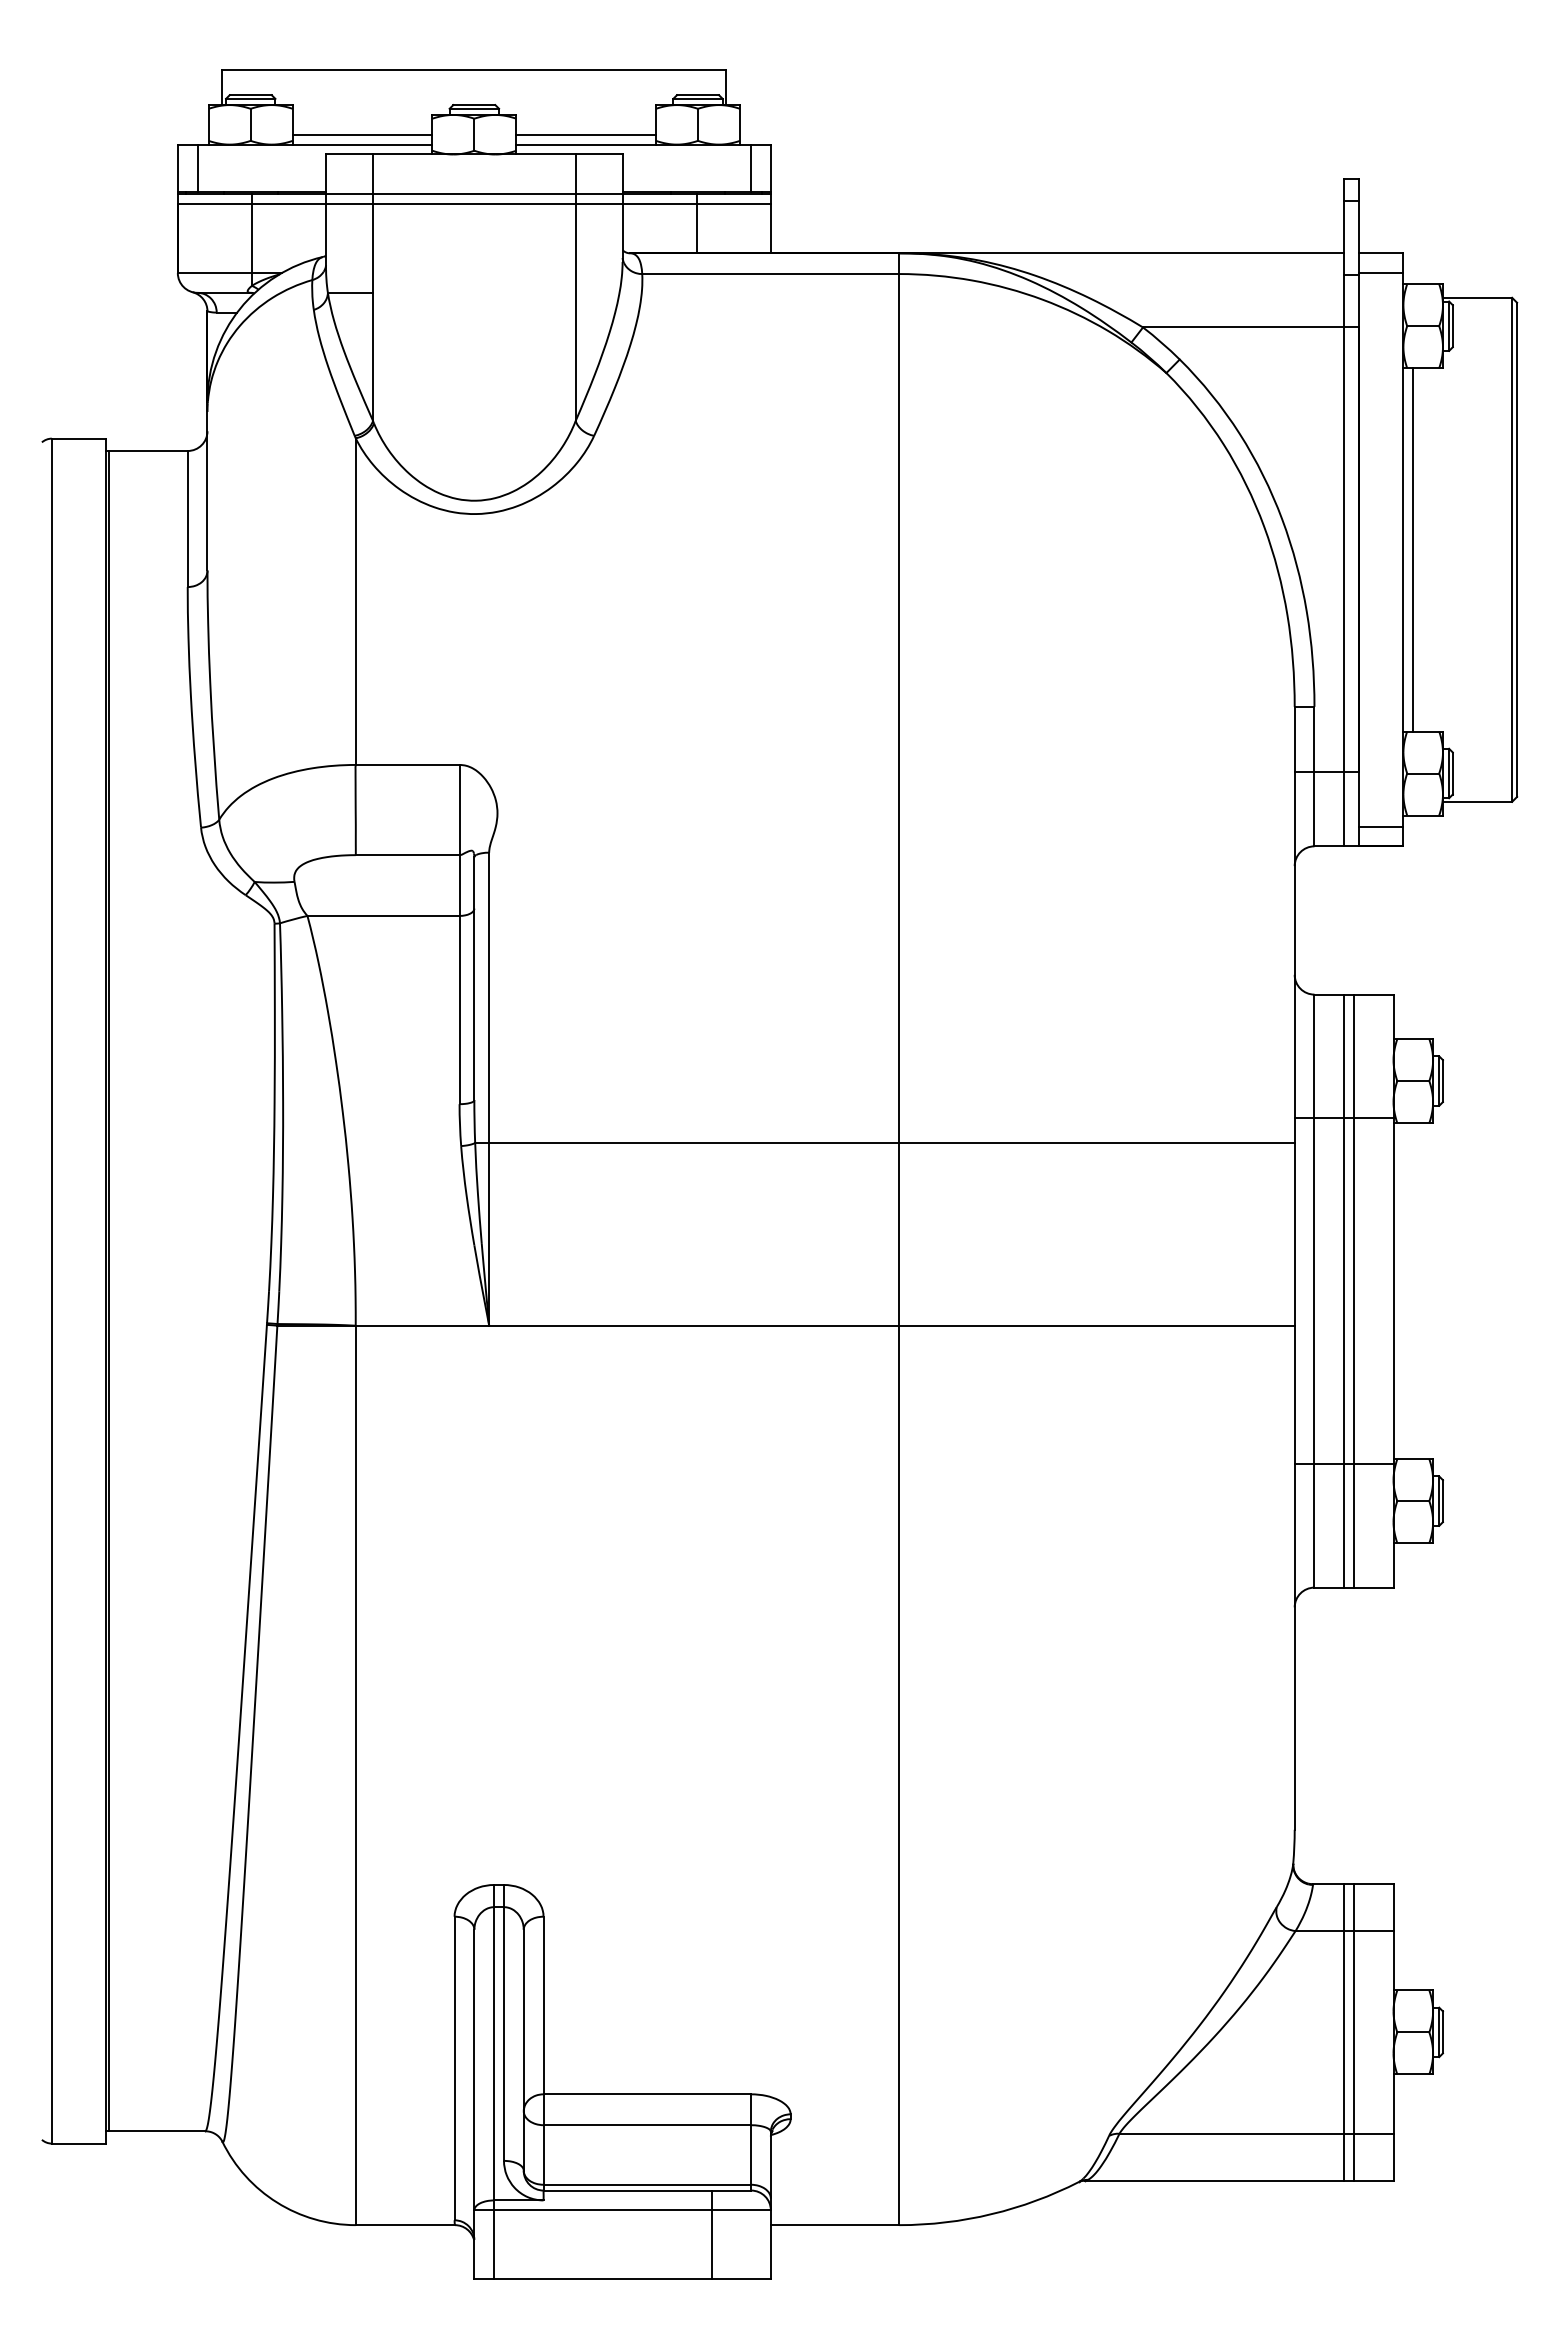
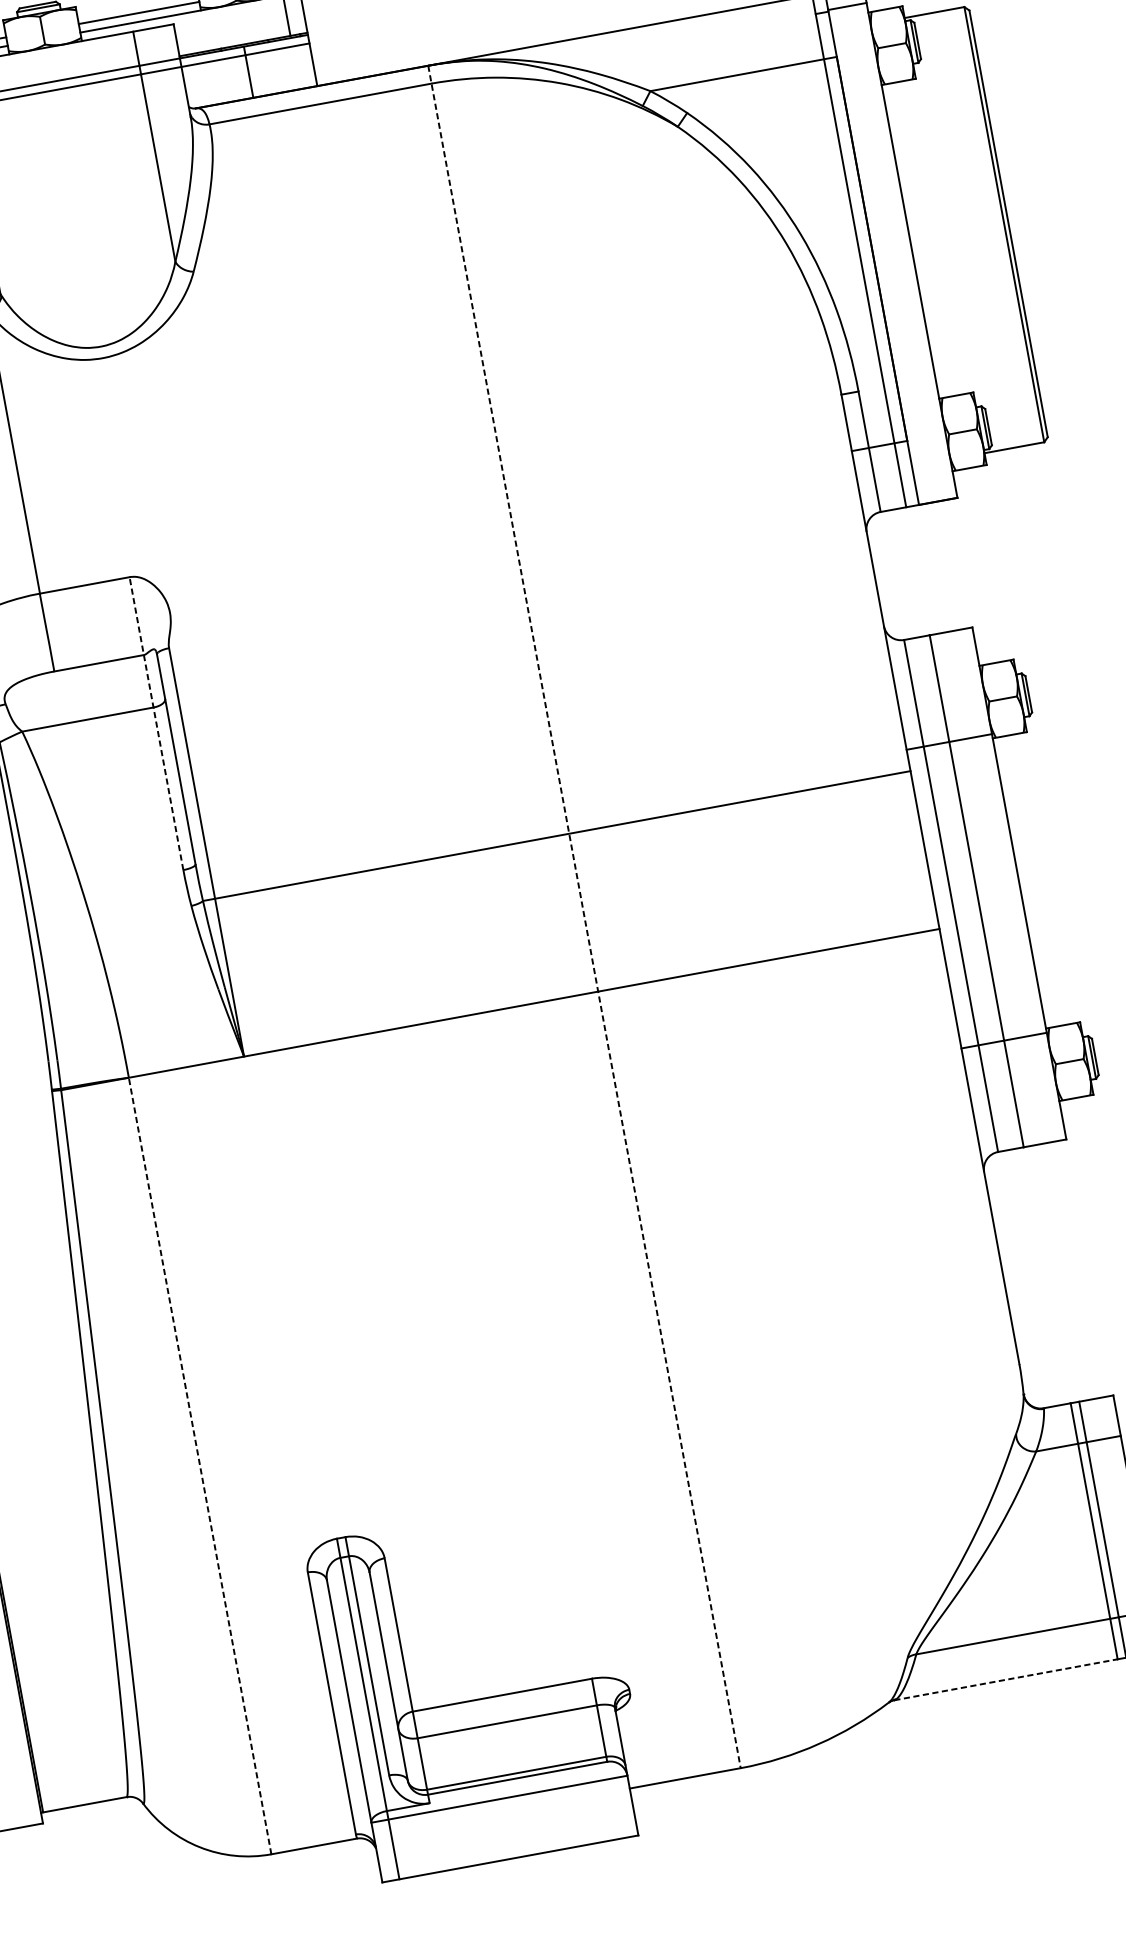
line: (1413, 549) -> (919, 240), removed
line: (1380, 826) -> (934, 484), removed
line: (459, 934) -> (156, 723), solid -> dashed
line: (899, 1239) -> (584, 917), solid -> dashed
line: (1354, 1290) -> (985, 889), removed
line: (355, 1775) -> (199, 1466), solid -> dashed
line: (1215, 2180) -> (1006, 1679), solid -> dashed
line: (711, 2234) -> (580, 1806), removed

